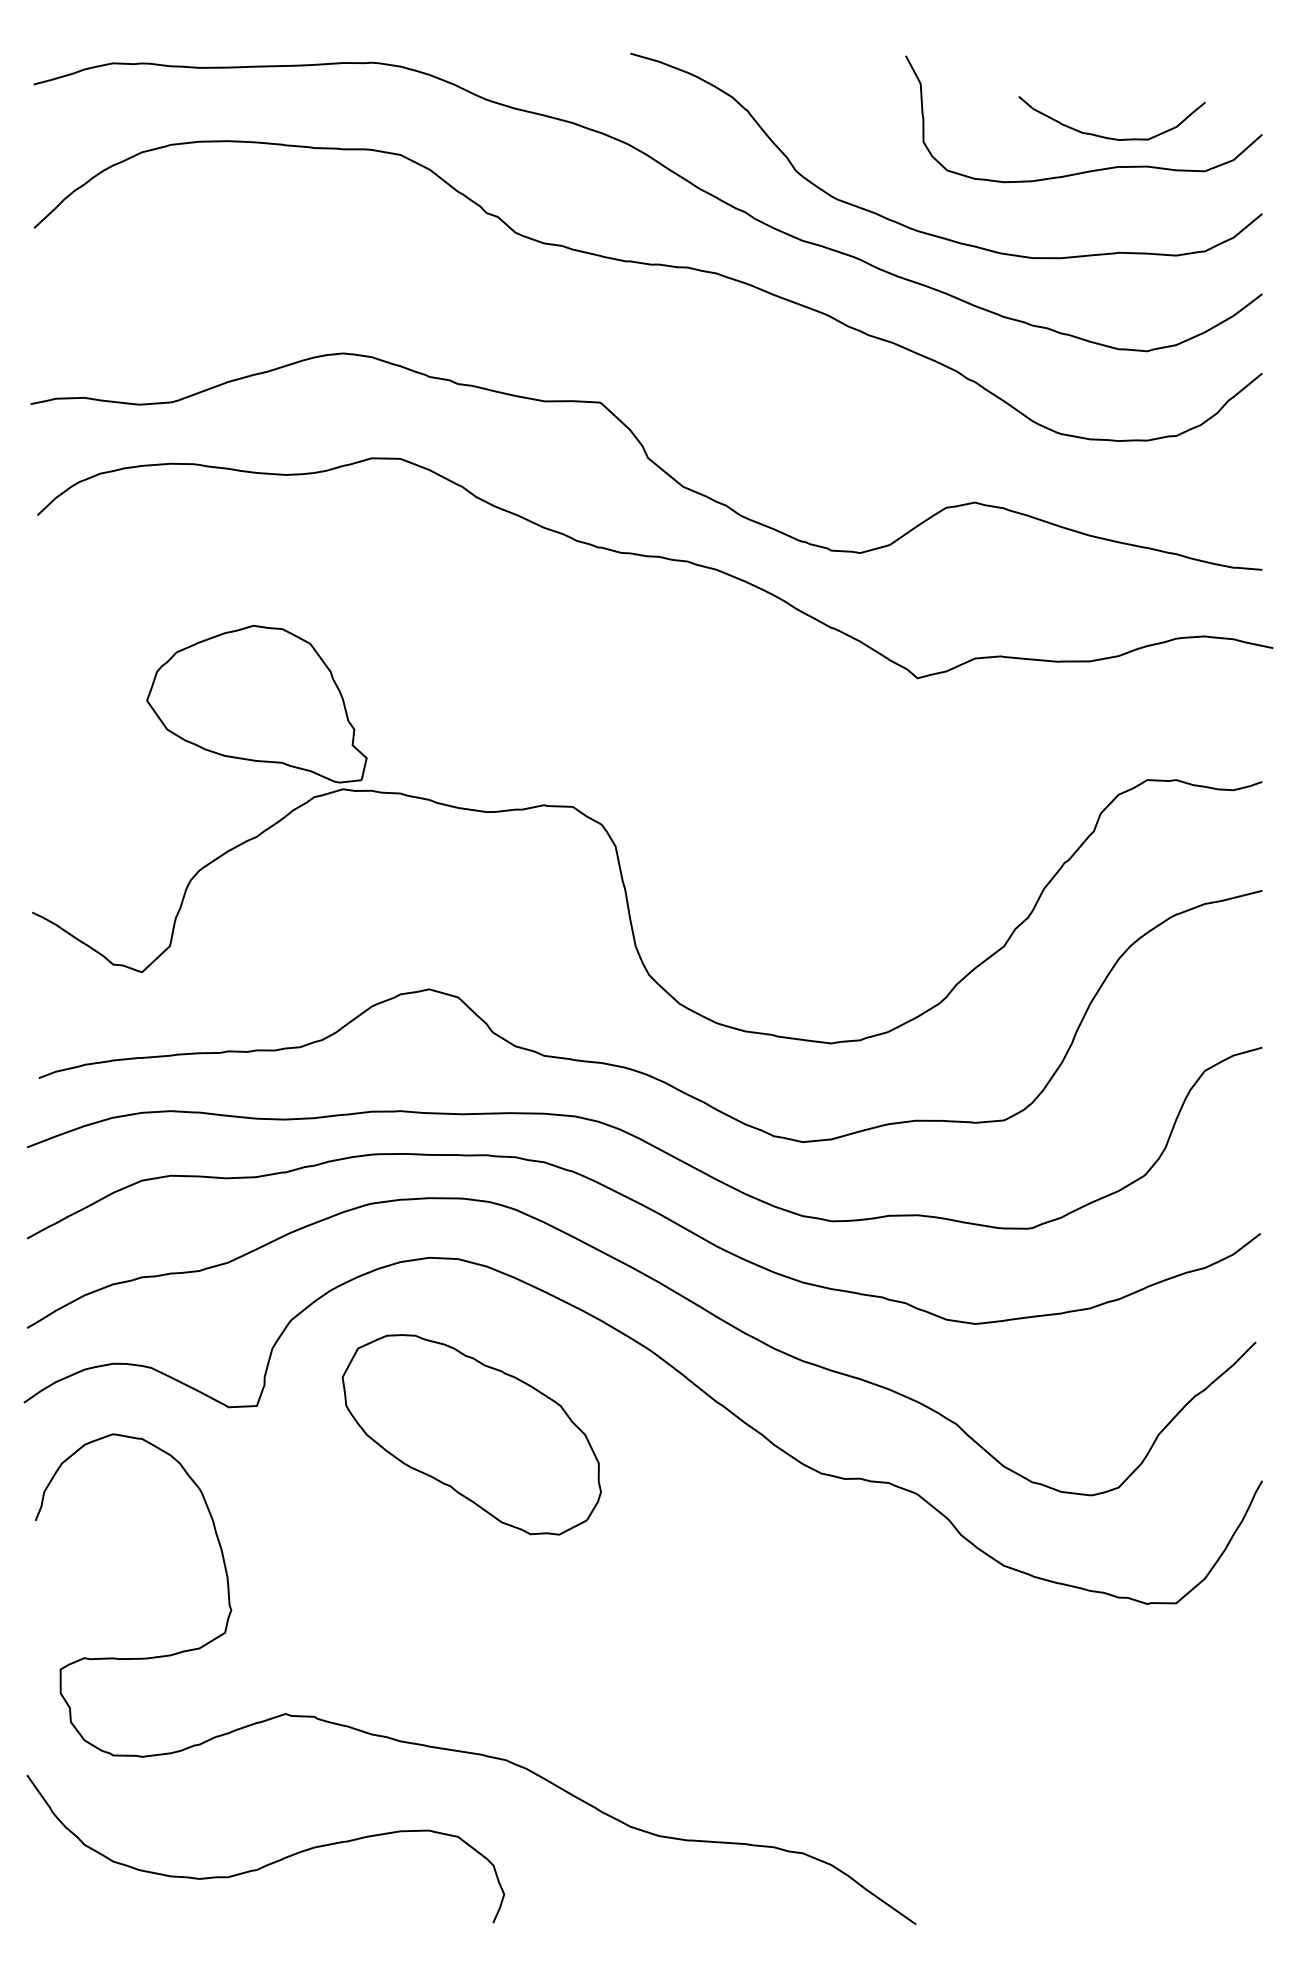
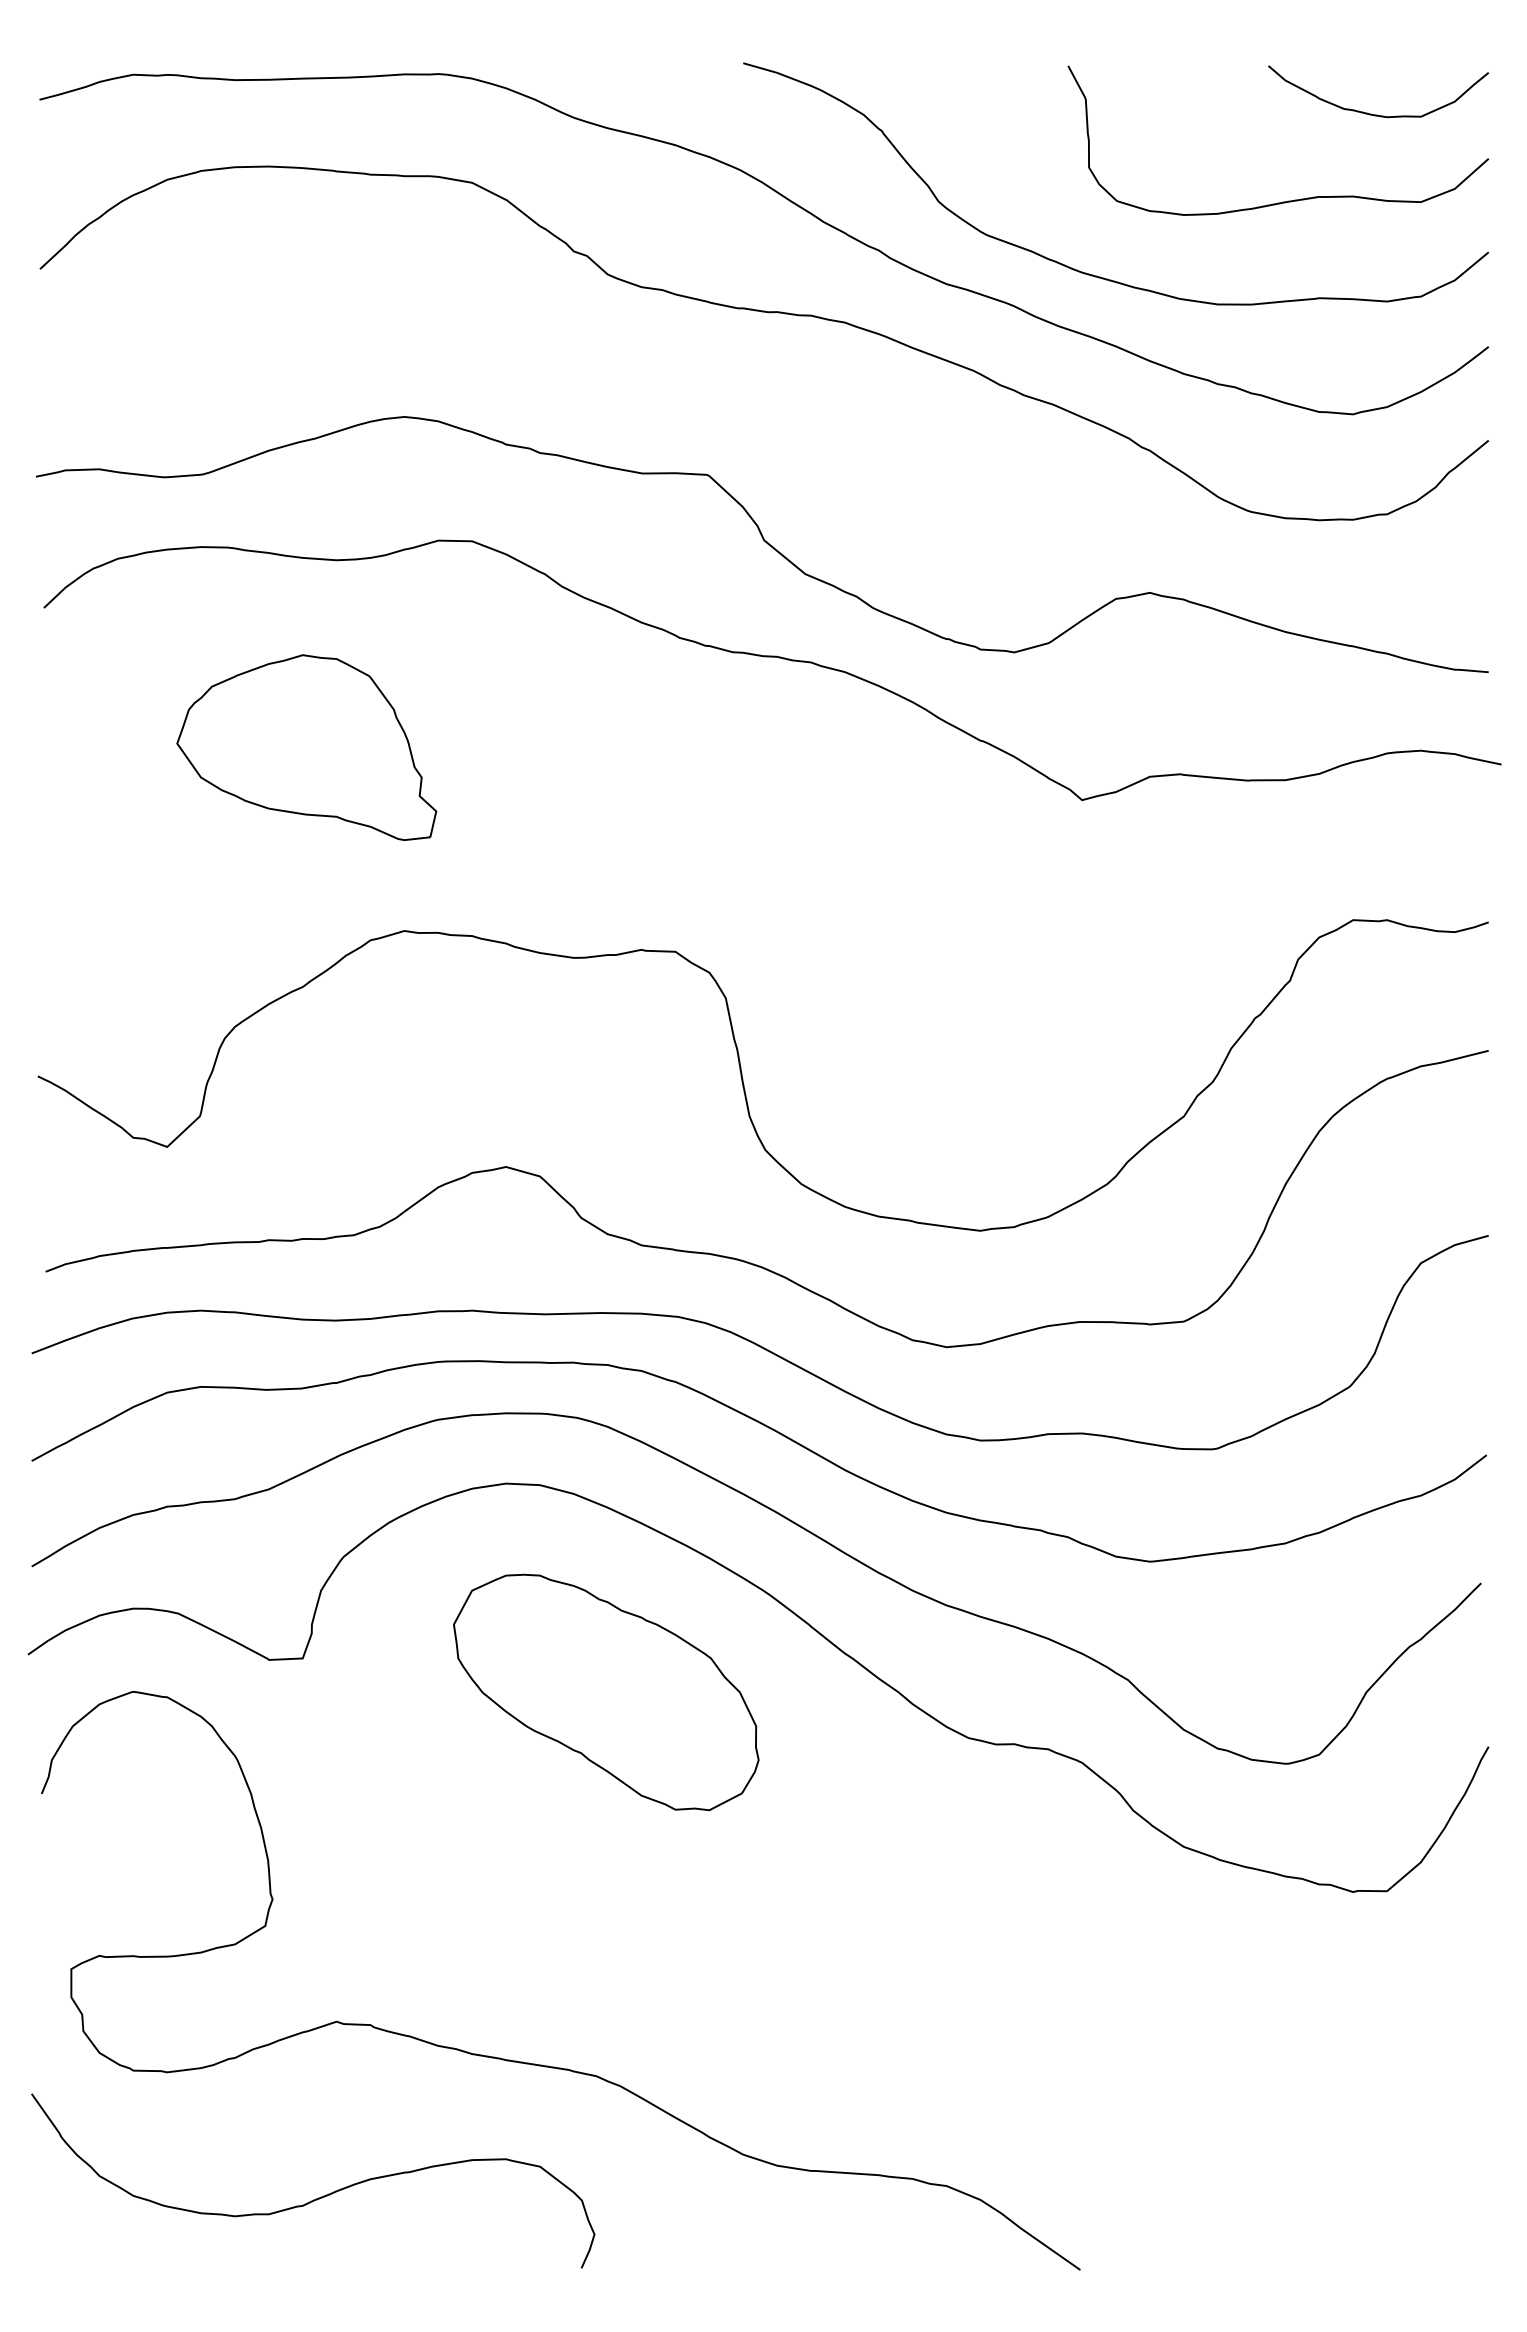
curve: (1111, 137) -> (1377, 114), moved
part: (256, 704) -> (306, 747), moved
part: (472, 1434) -> (606, 1692), moved

